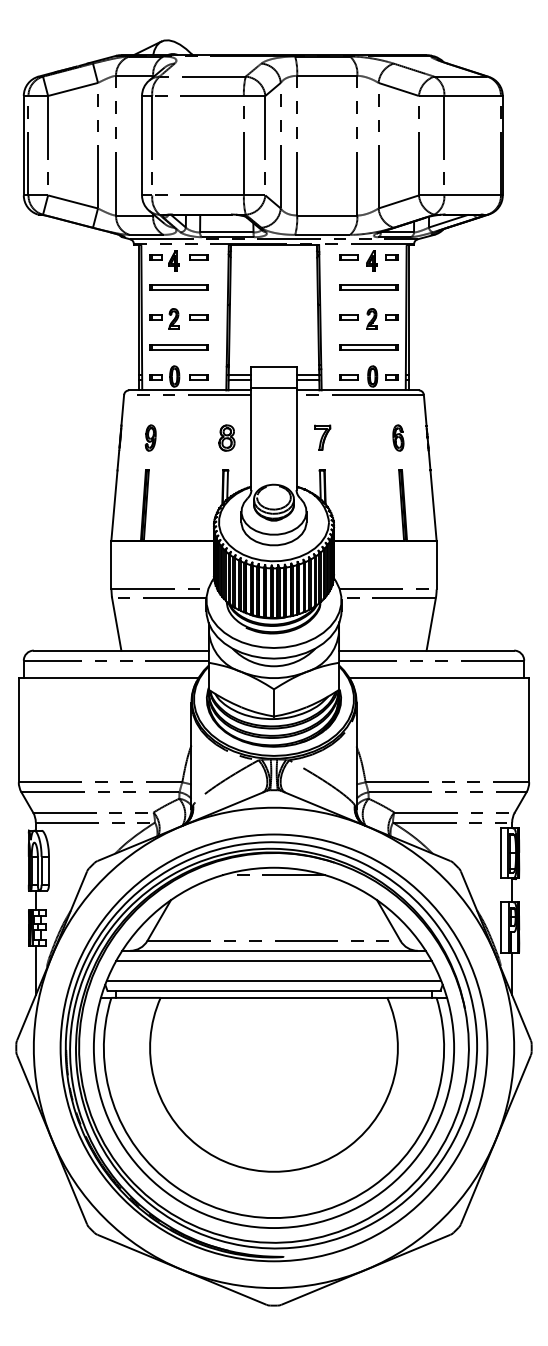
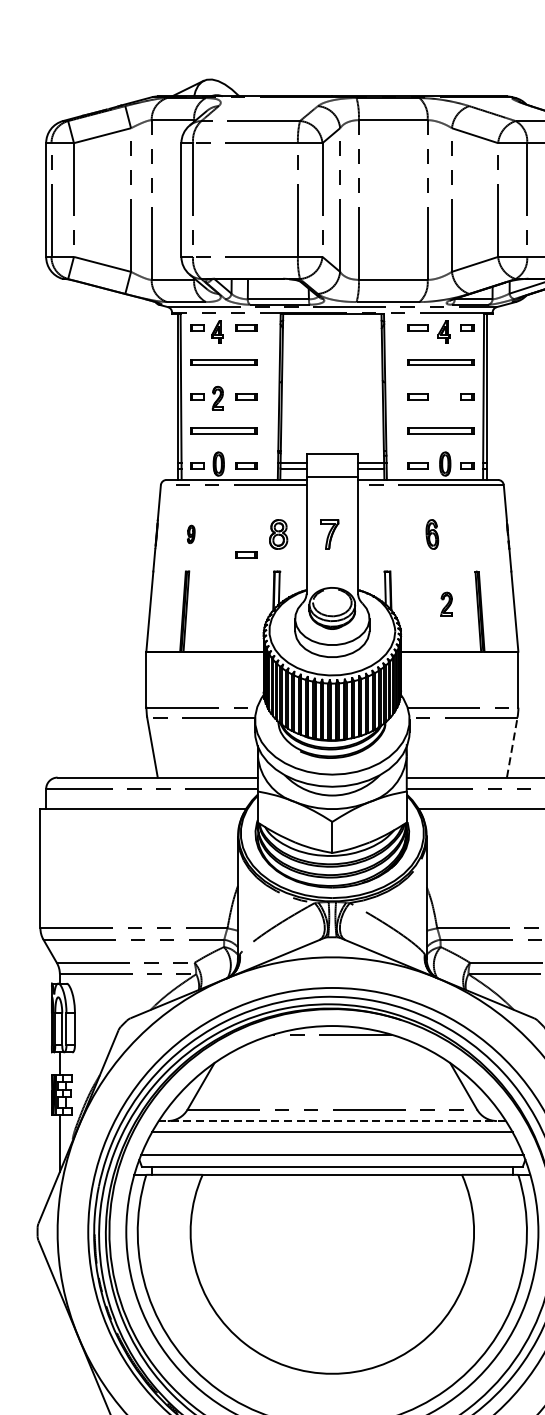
part: (371, 318) -> (446, 603), moved
part: (150, 437) -> (191, 533), size x0.6
part: (322, 437) -> (329, 533), moved
part: (398, 437) -> (432, 533), moved
part: (198, 455) -> (245, 554), added
line: (431, 624) -> (512, 747), solid -> dashed
line: (273, 950) -> (331, 1120), solid -> dashed

